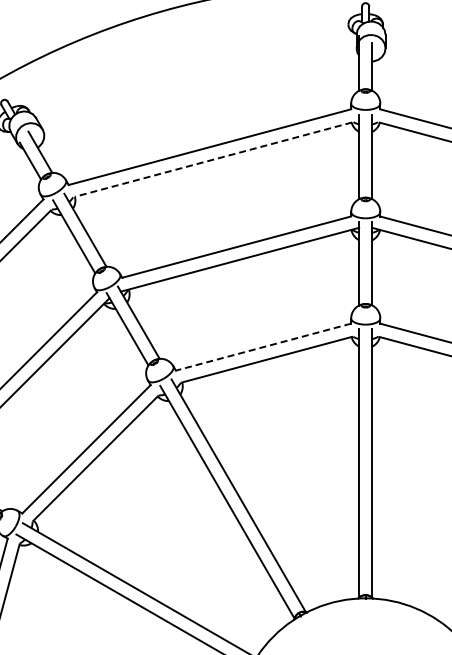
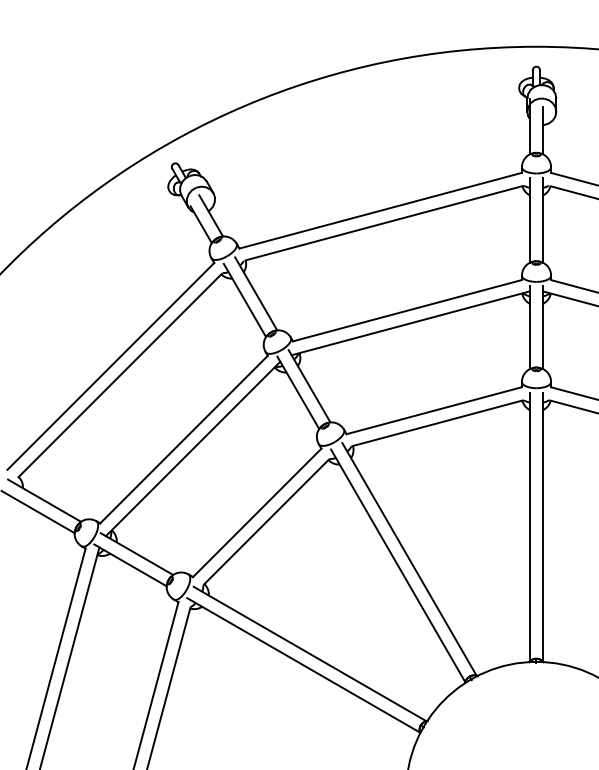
line: (213, 159) -> (384, 223), dashed -> solid
line: (263, 346) -> (434, 410), dashed -> solid

